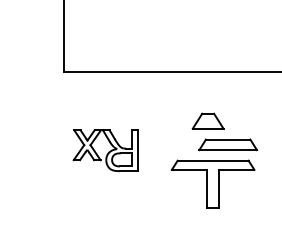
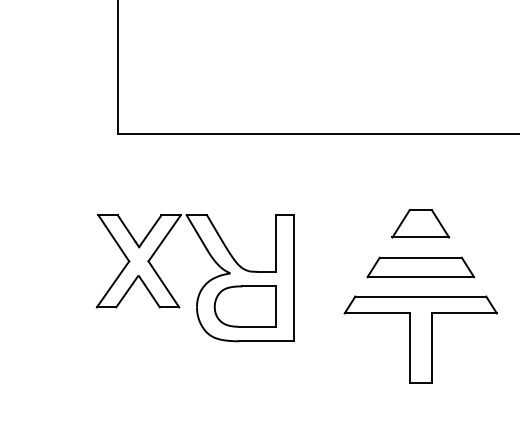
part: (207, 120) -> (419, 222), moved
part: (105, 150) -> (194, 277), size x1.67
part: (213, 183) -> (421, 338), moved

